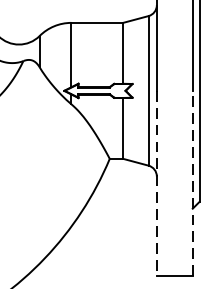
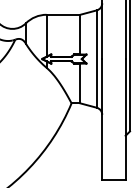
line: (192, 182) -> (125, 118), dashed -> solid
line: (157, 183) -> (102, 119), dashed -> solid

